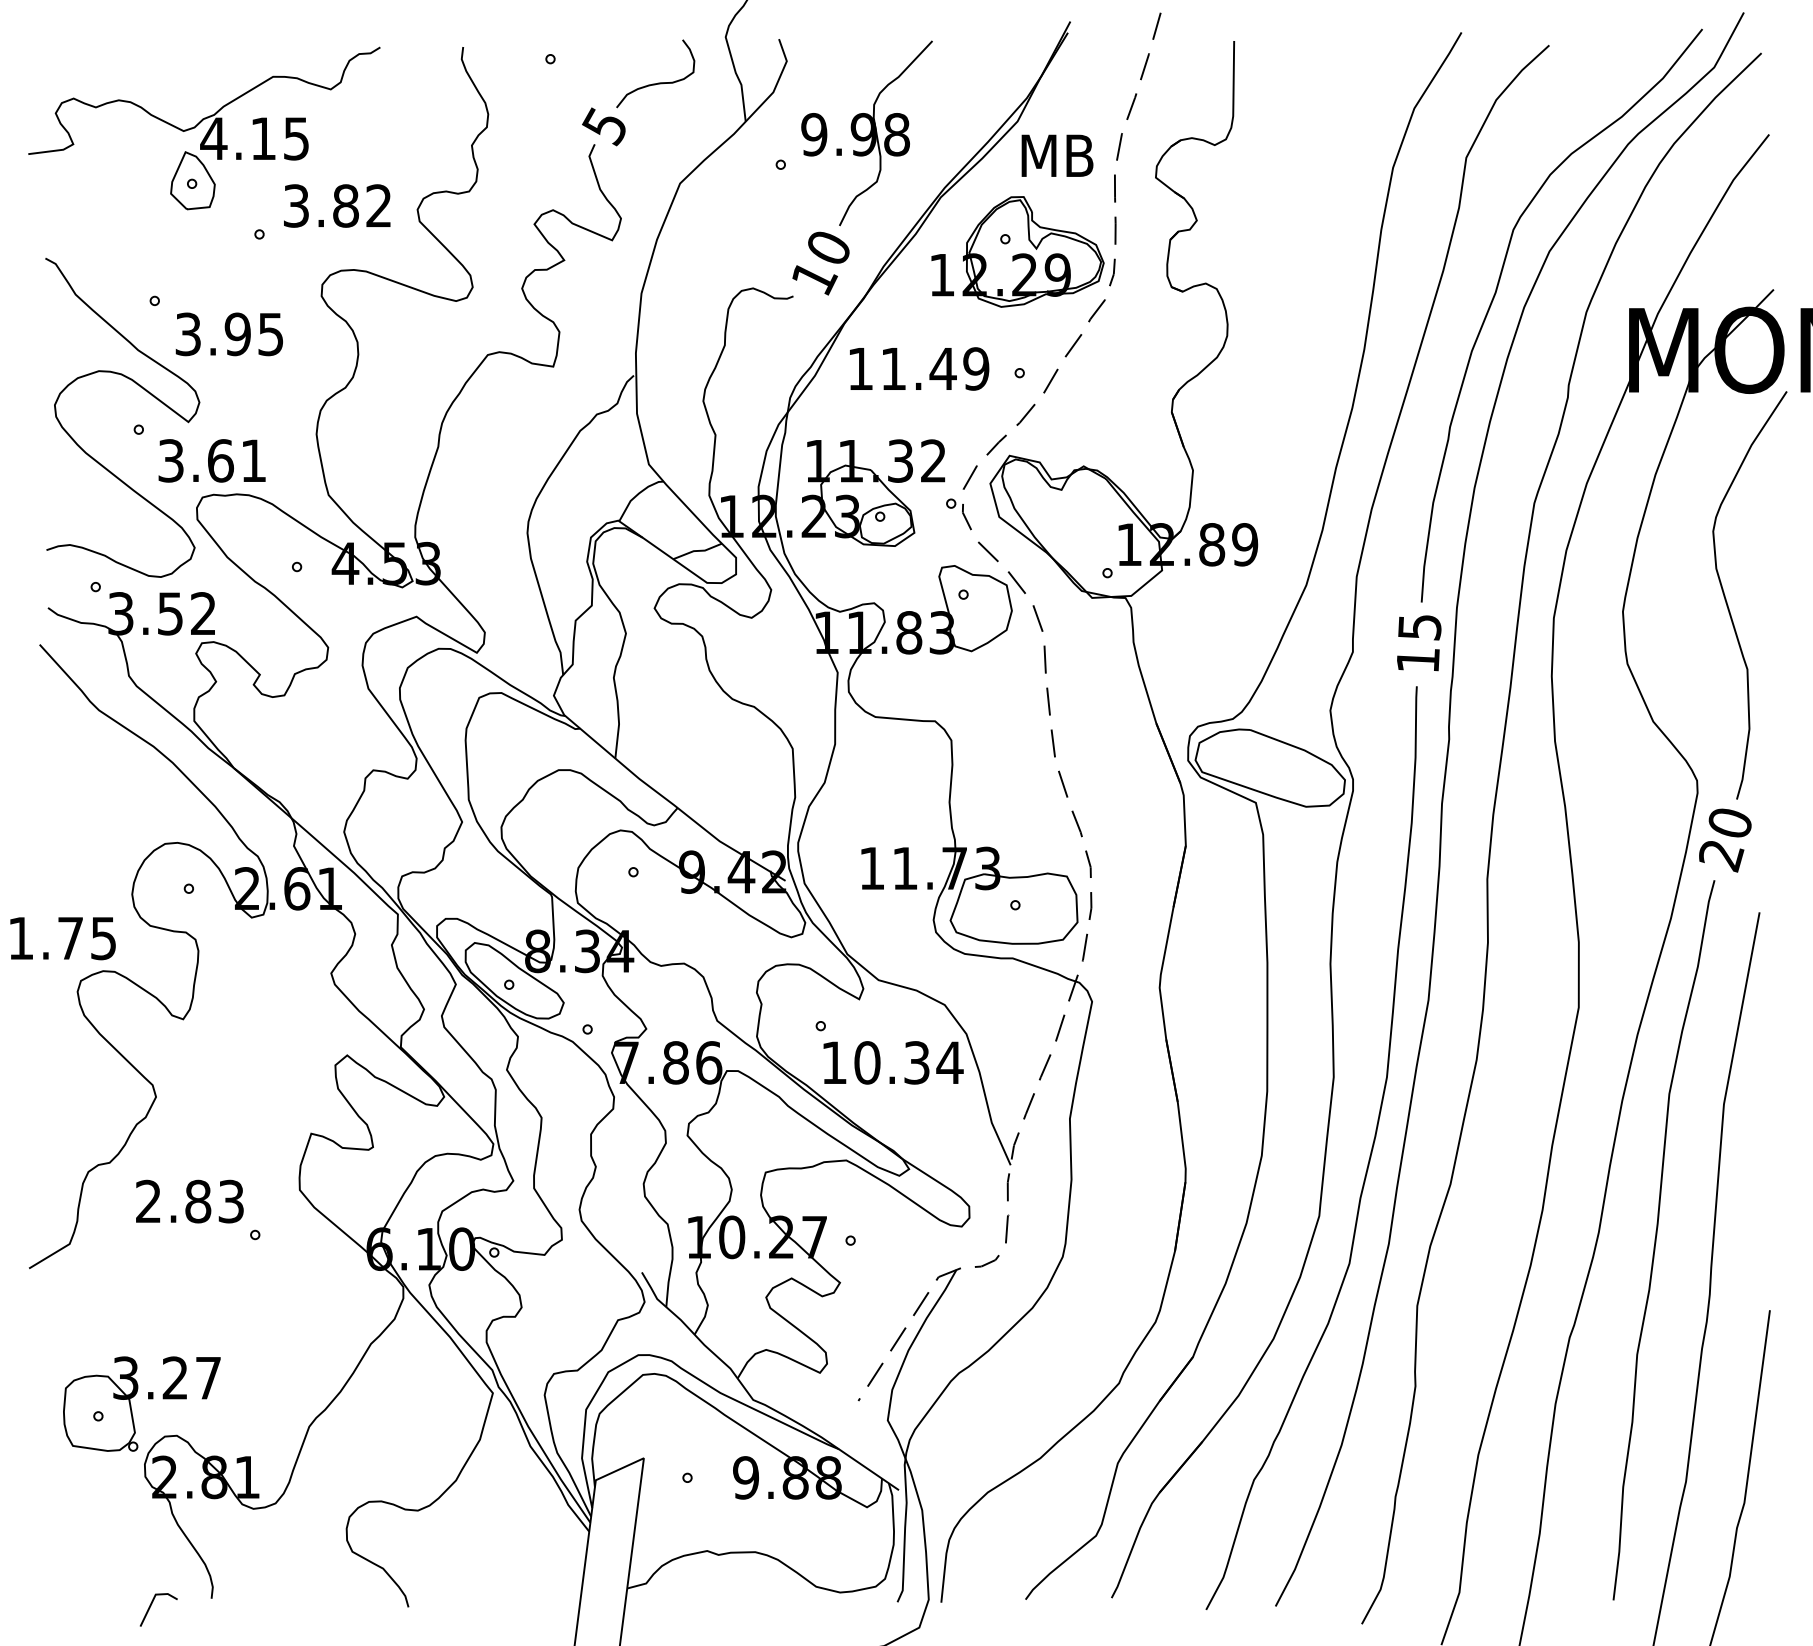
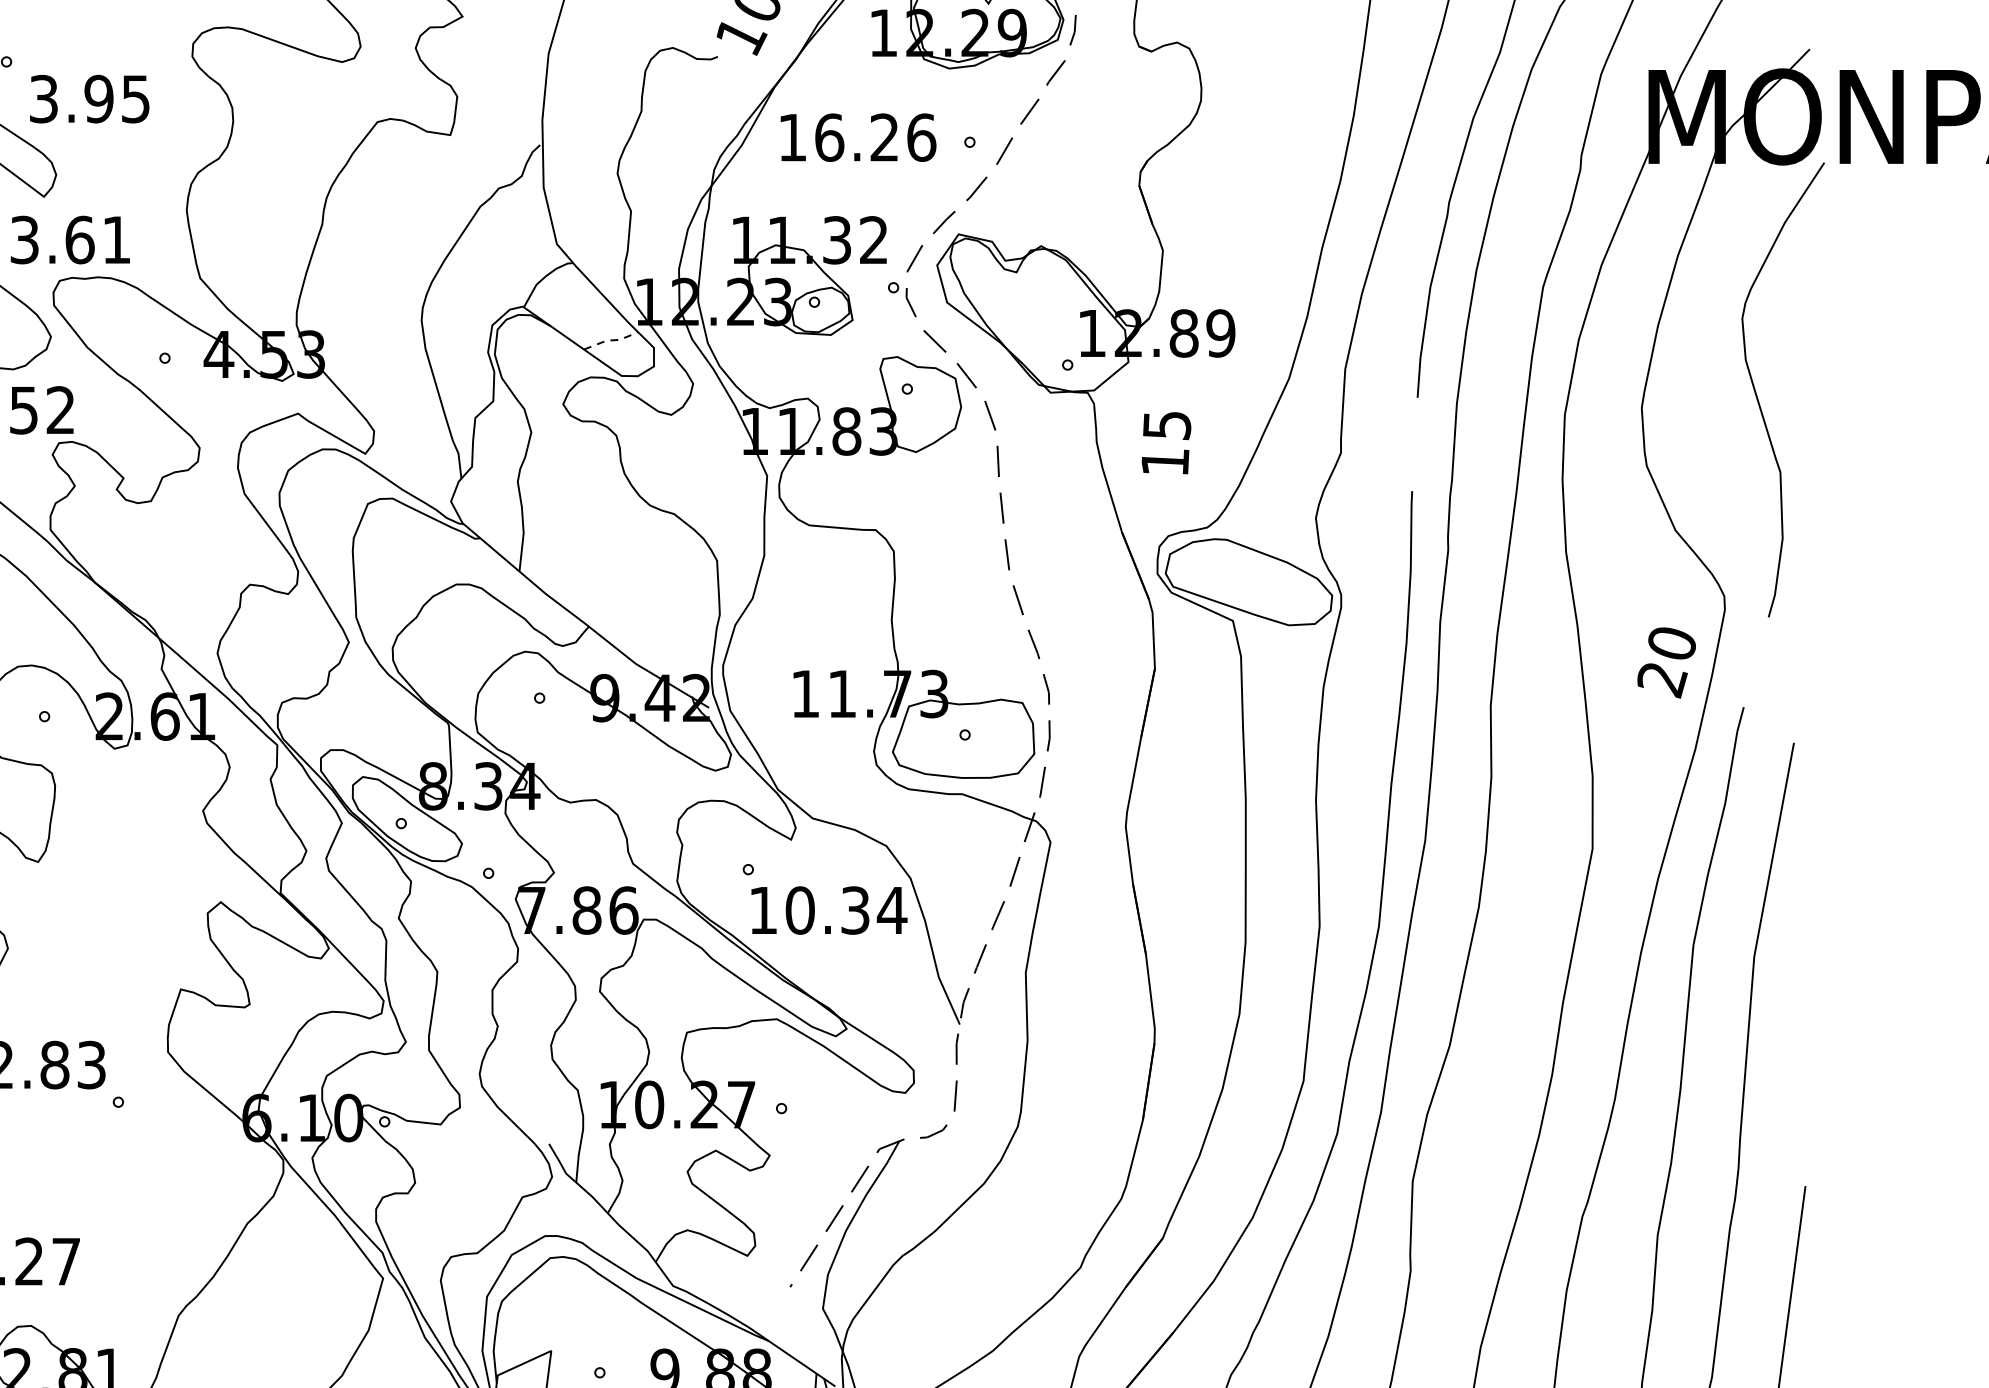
text: (935, 368) -> (876, 137), 11.49 -> 16.26
line: (698, 550) -> (612, 339), solid -> dashed
text: (1419, 643) -> (1166, 443), moved
text: (1725, 840) -> (1666, 662), moved

